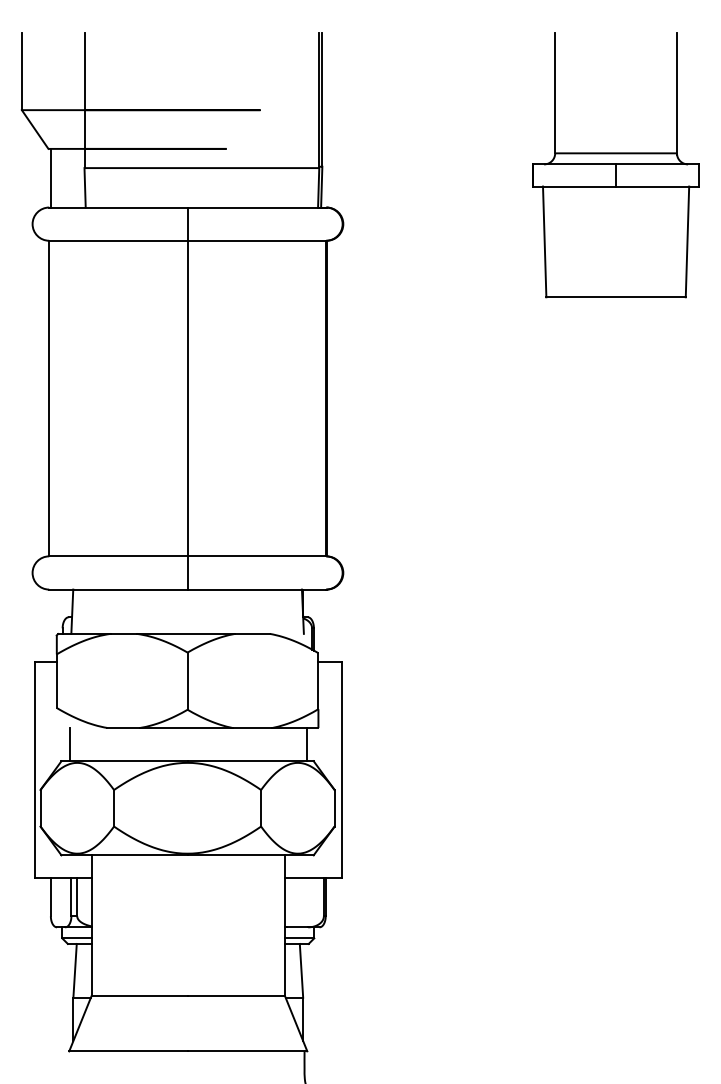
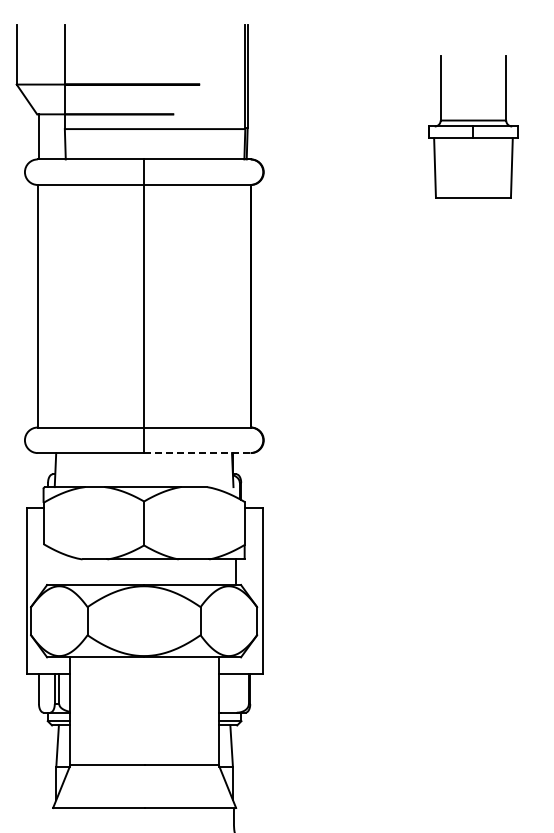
part: (616, 164) -> (473, 126), size x0.7
line: (257, 590) -> (197, 453), solid -> dashed
line: (69, 744) -> (53, 572), removed

